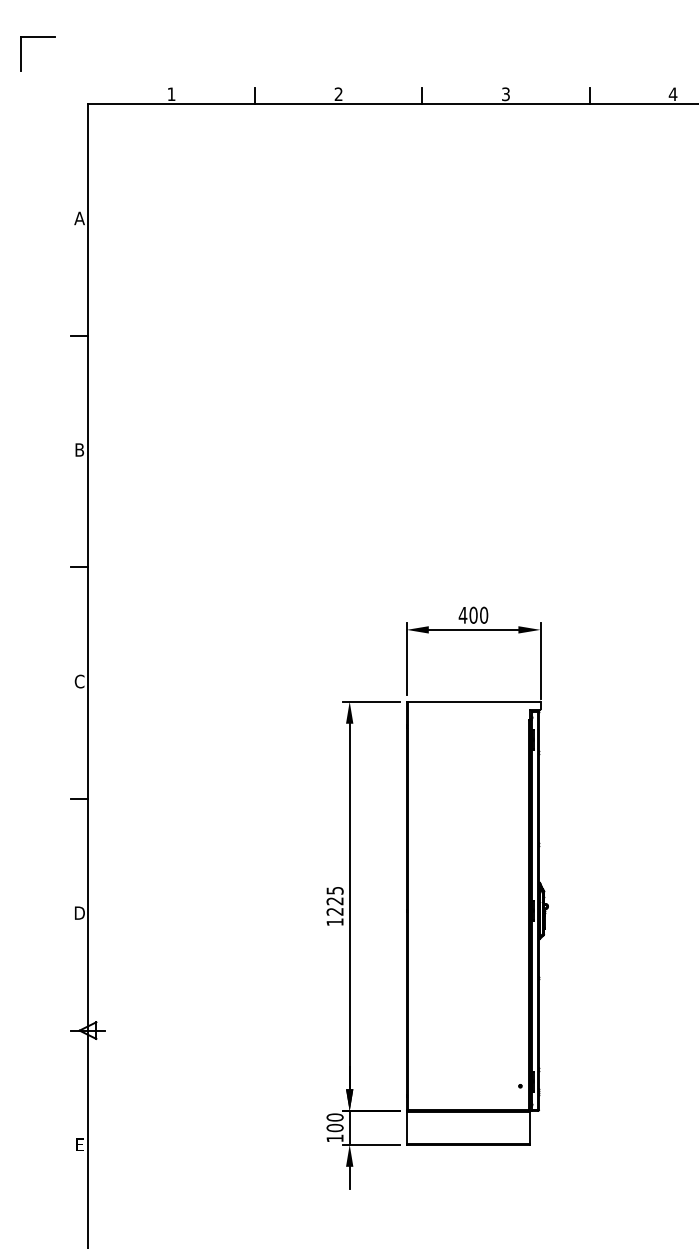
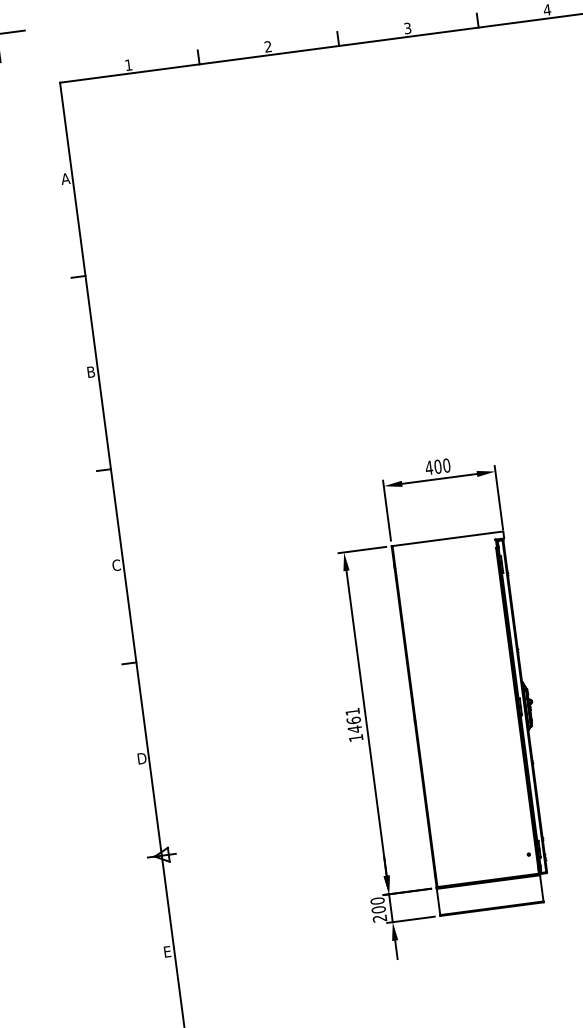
text: (334, 901) -> (353, 720), 1225 -> 1461
text: (334, 1138) -> (379, 918), 100 -> 200

